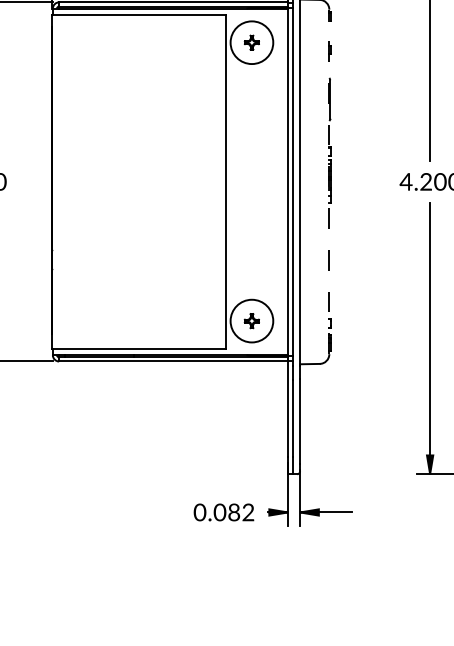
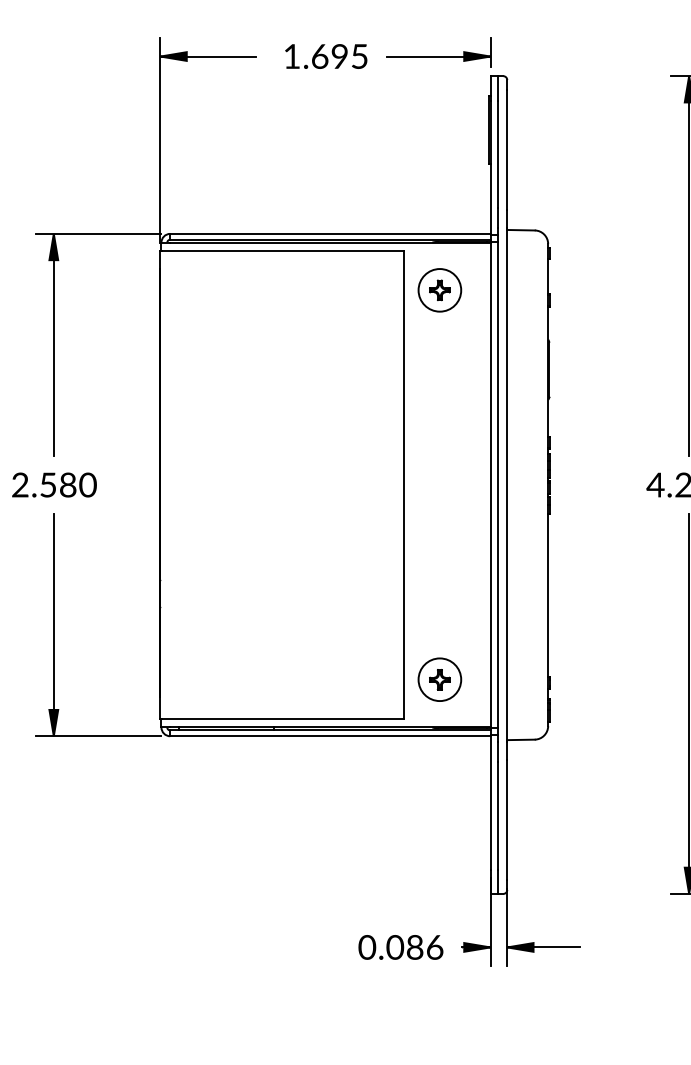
circle: (251, 42) -> (439, 290), size x0.71
line: (329, 182) -> (548, 485), dashed -> solid
circle: (251, 320) -> (439, 679), size x0.71
text: (248, 512) -> (434, 947), 0.082 -> 0.086

